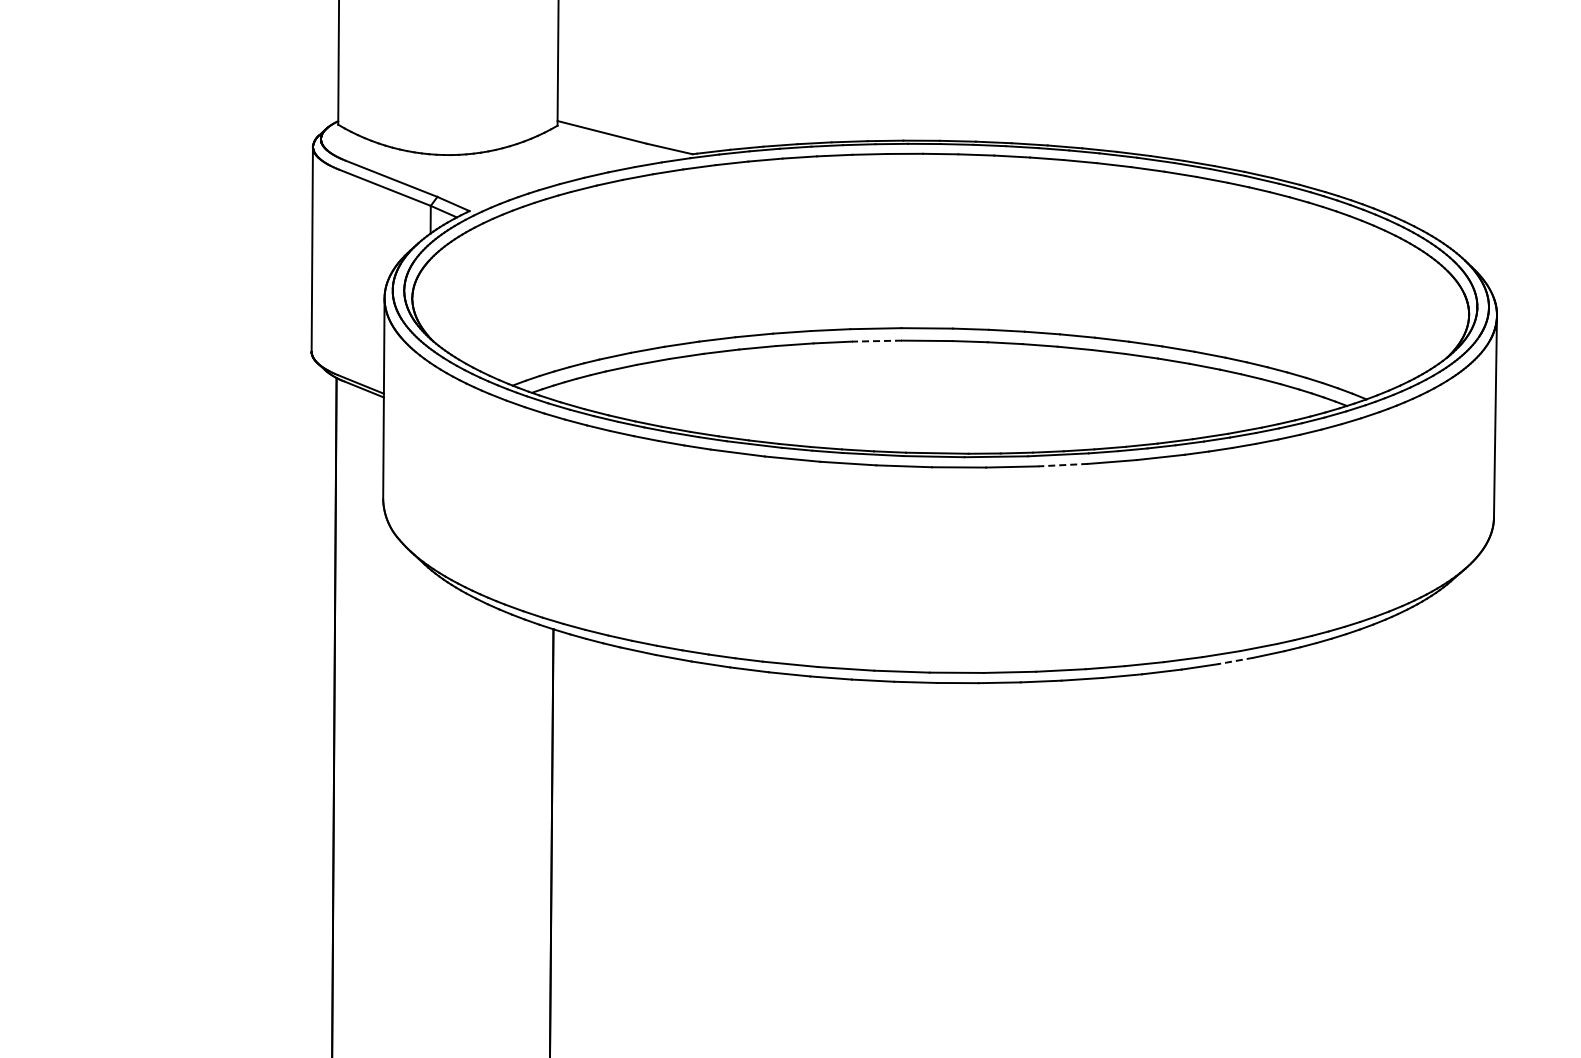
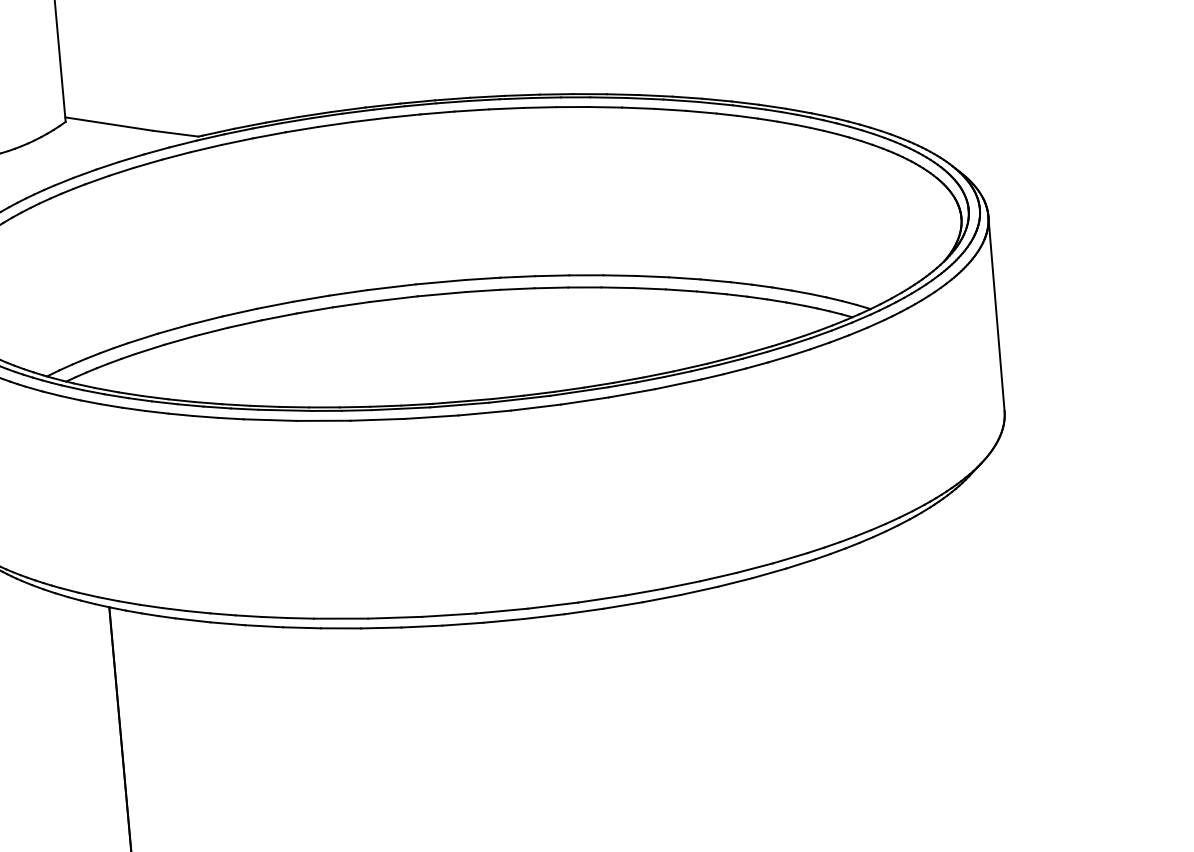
line: (876, 341) -> (393, 299), dashed -> solid
line: (1063, 465) -> (585, 401), dashed -> solid
line: (1235, 661) -> (769, 573), dashed -> solid

